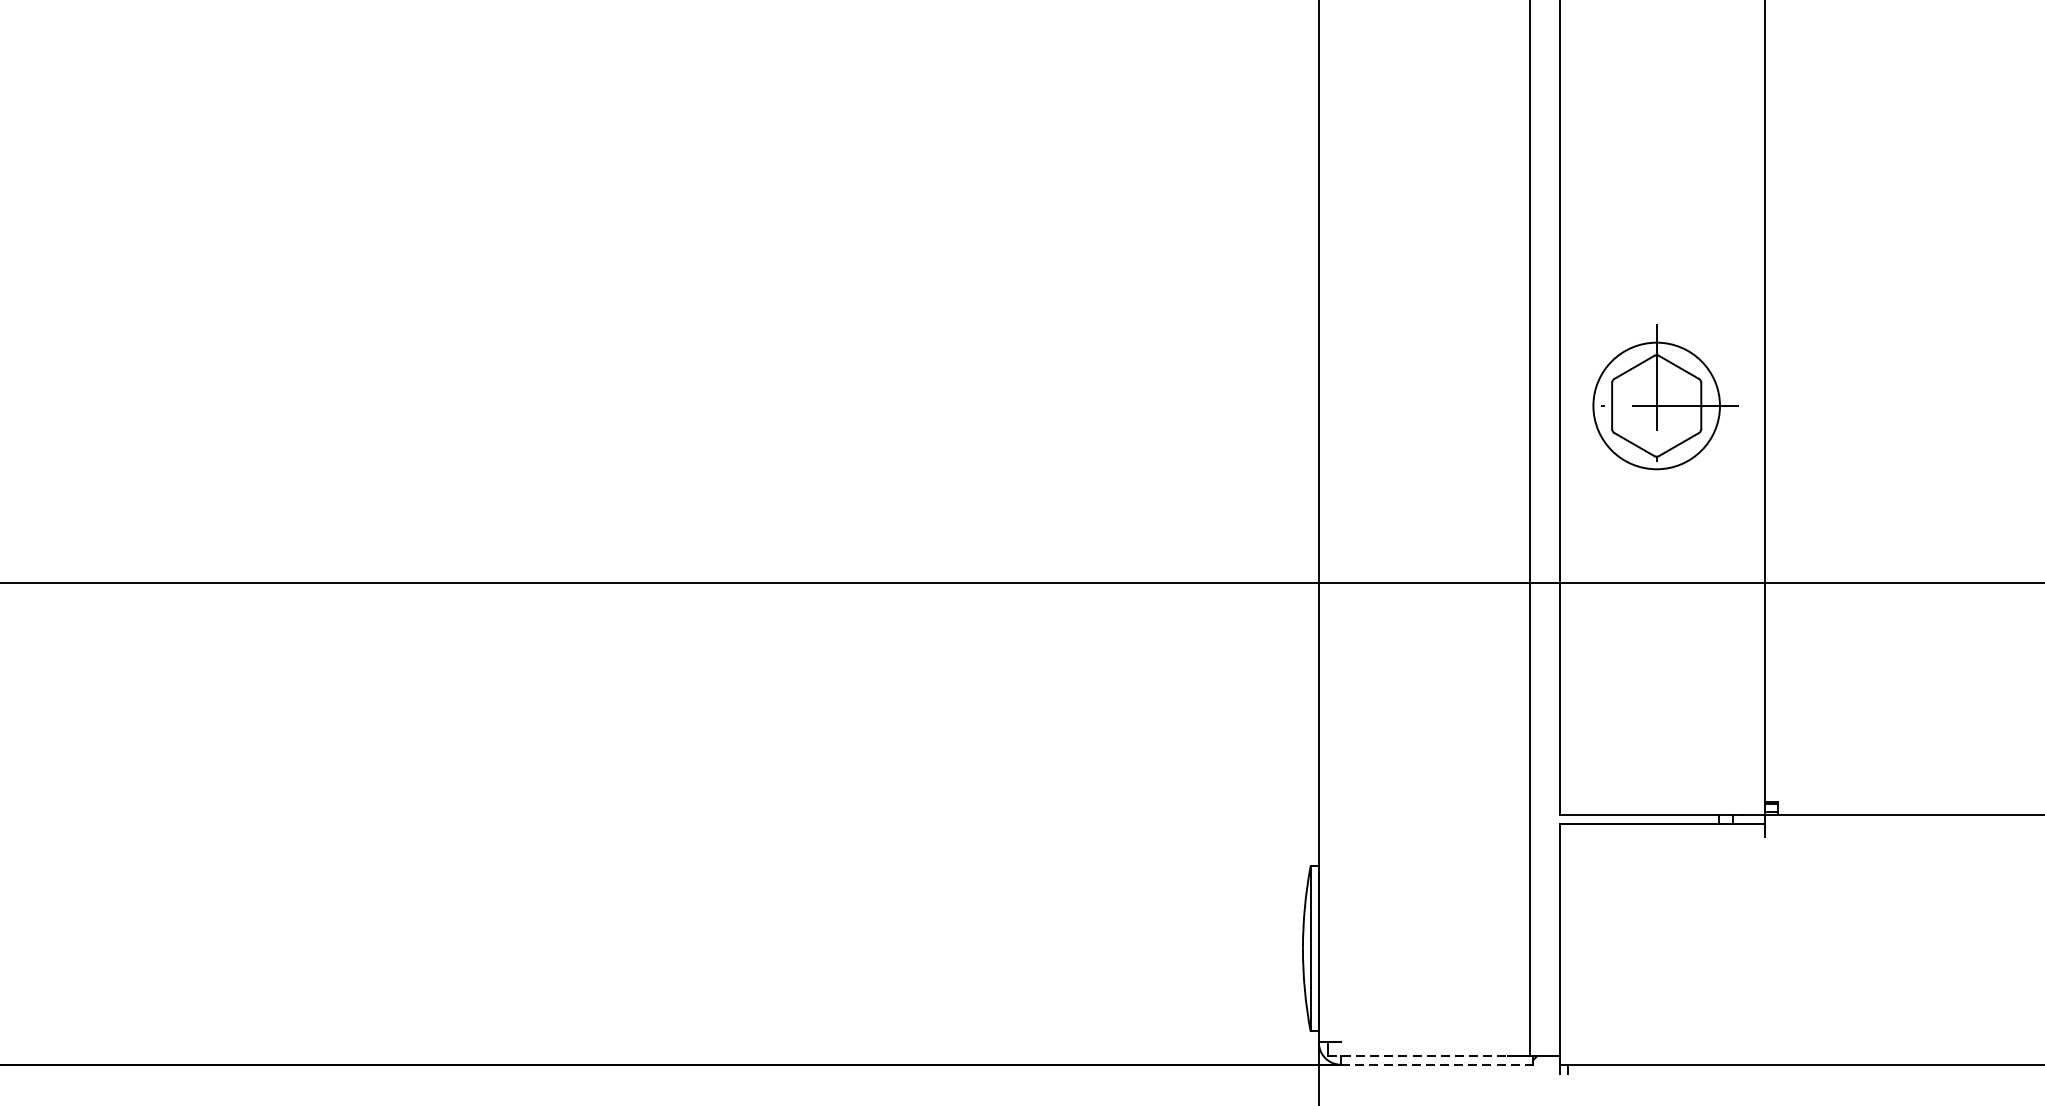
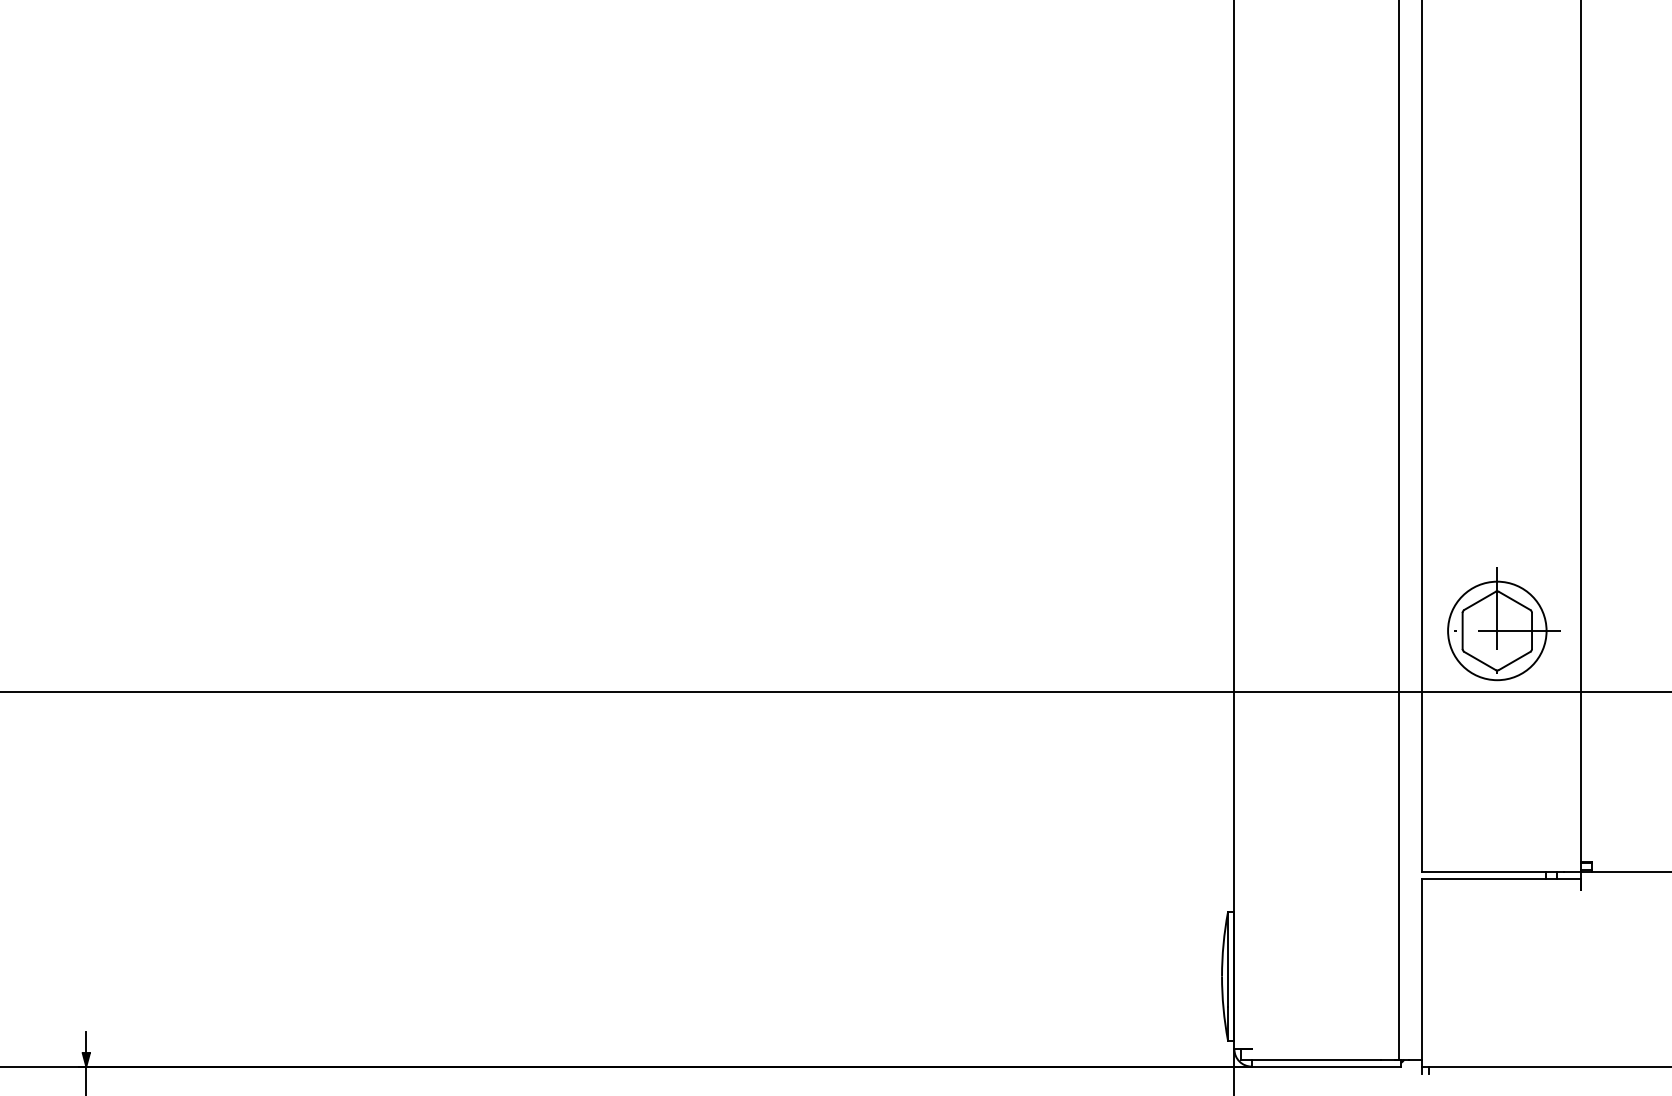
part: (1664, 397) -> (1503, 624), moved
line: (1417, 1055) -> (1311, 1059), dashed -> solid
line: (1437, 1064) -> (1326, 1066), dashed -> solid

